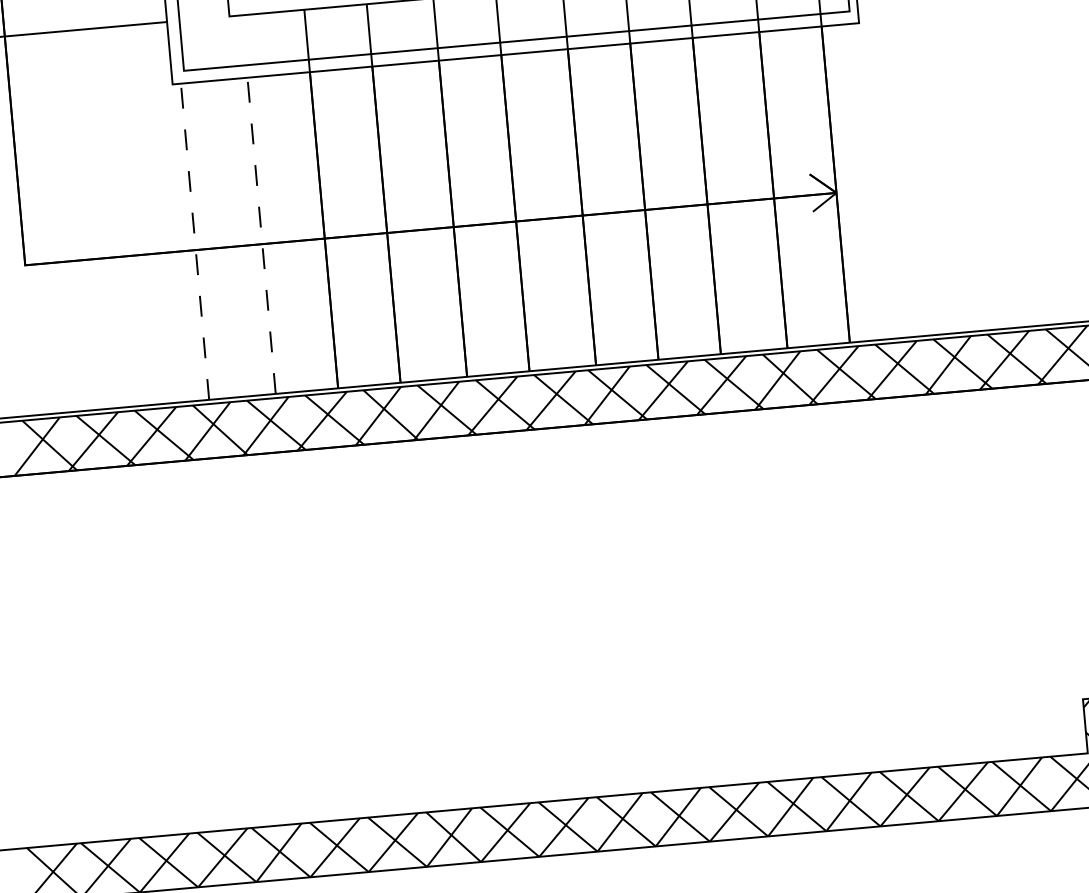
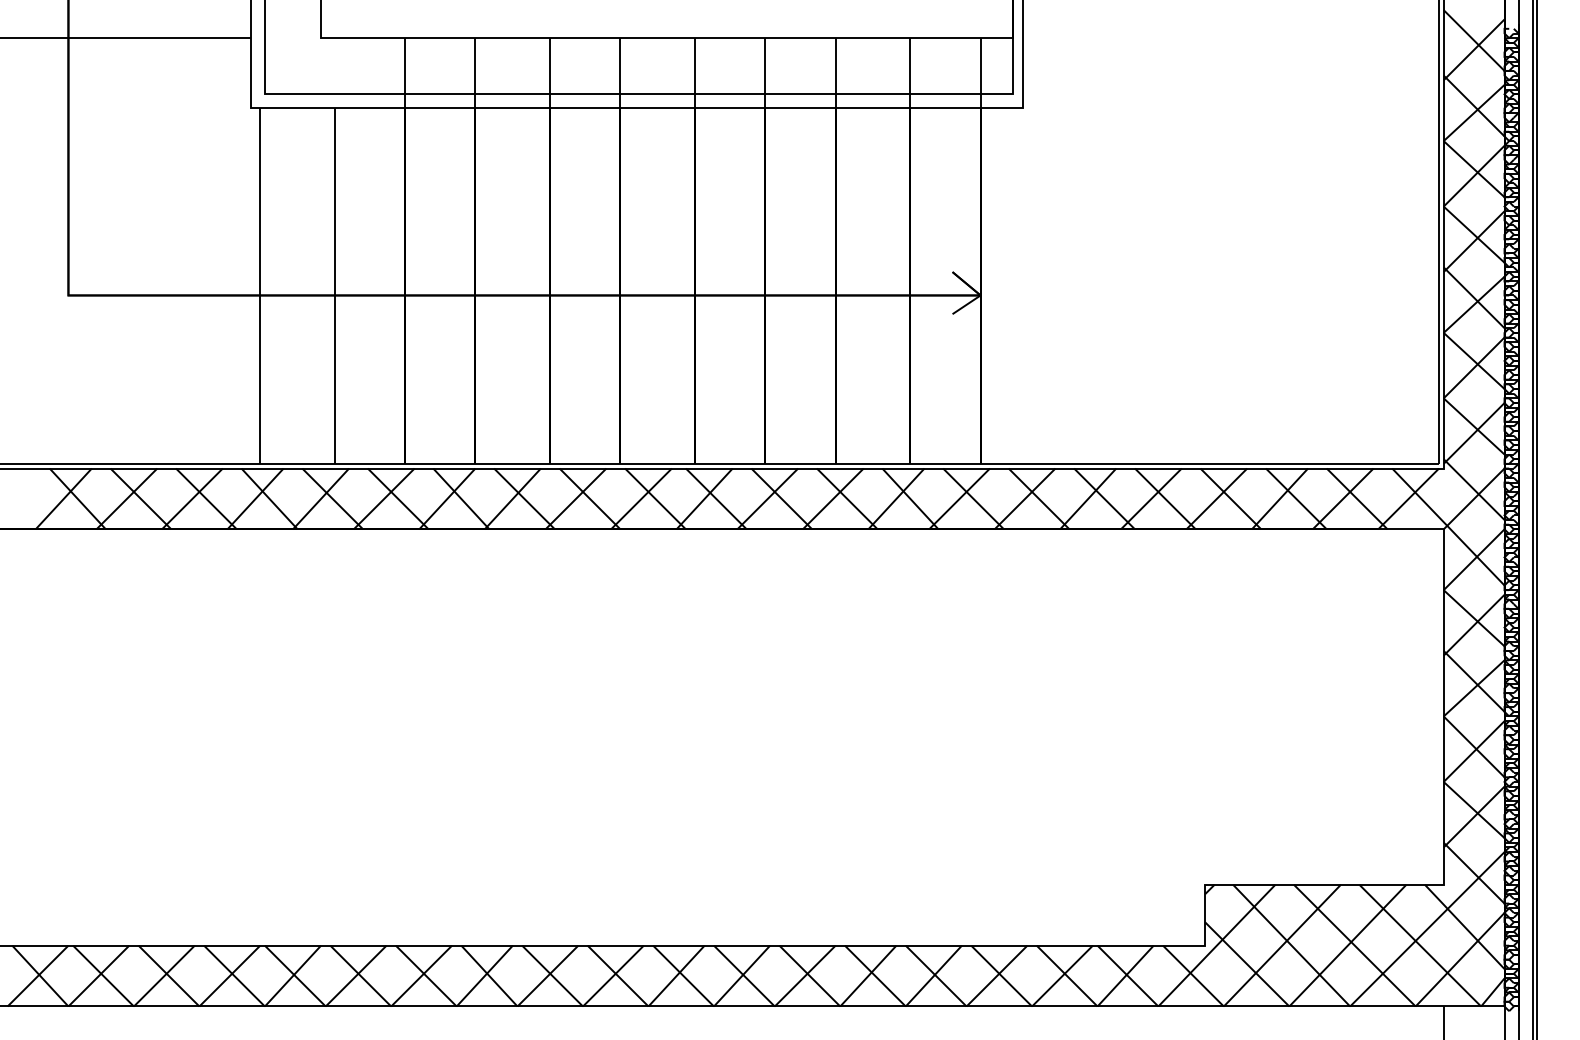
line: (262, 236) -> (335, 286), dashed -> solid
line: (195, 242) -> (260, 286), dashed -> solid

